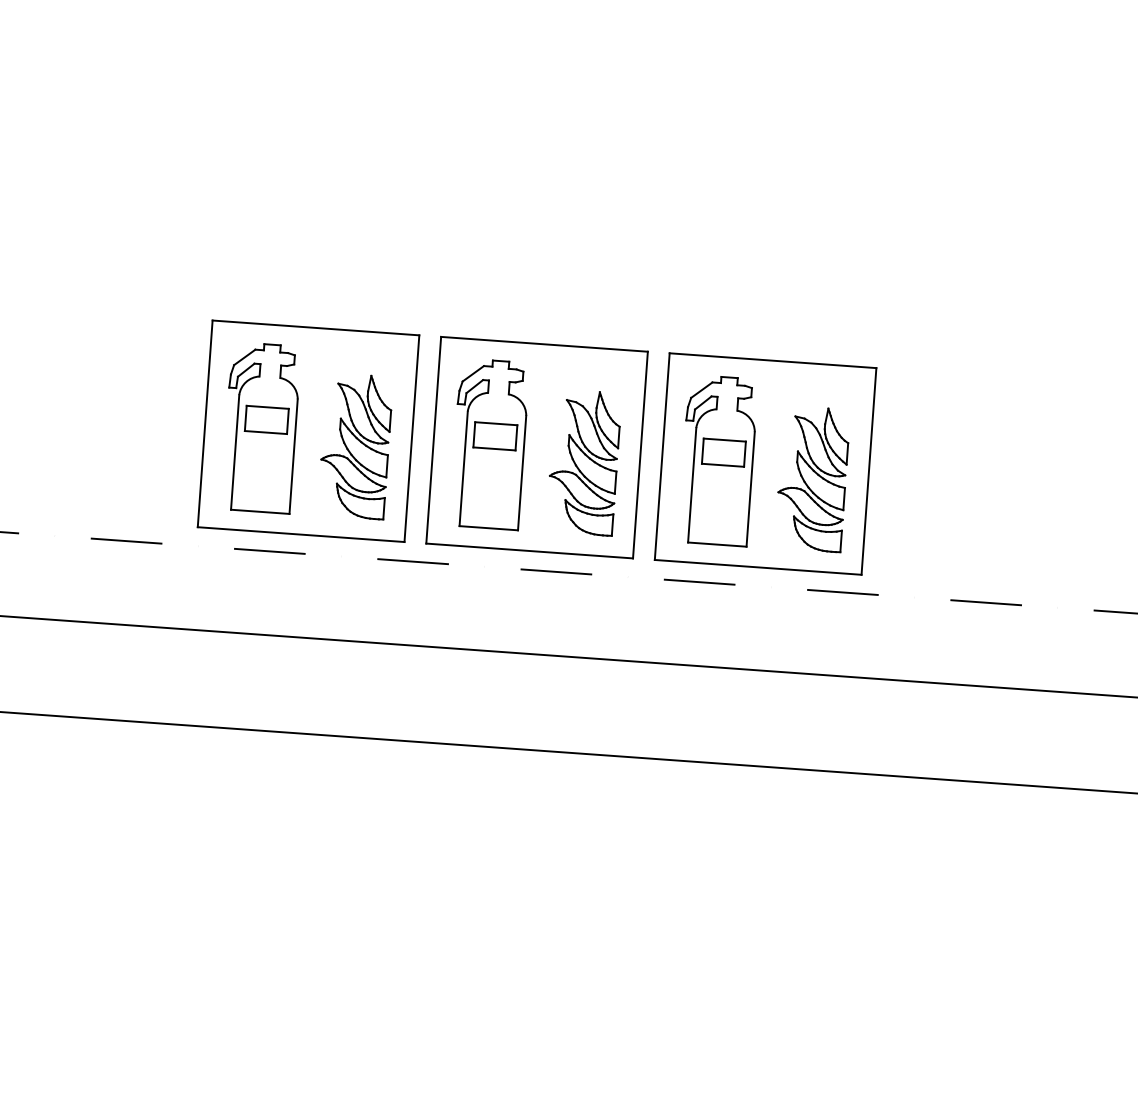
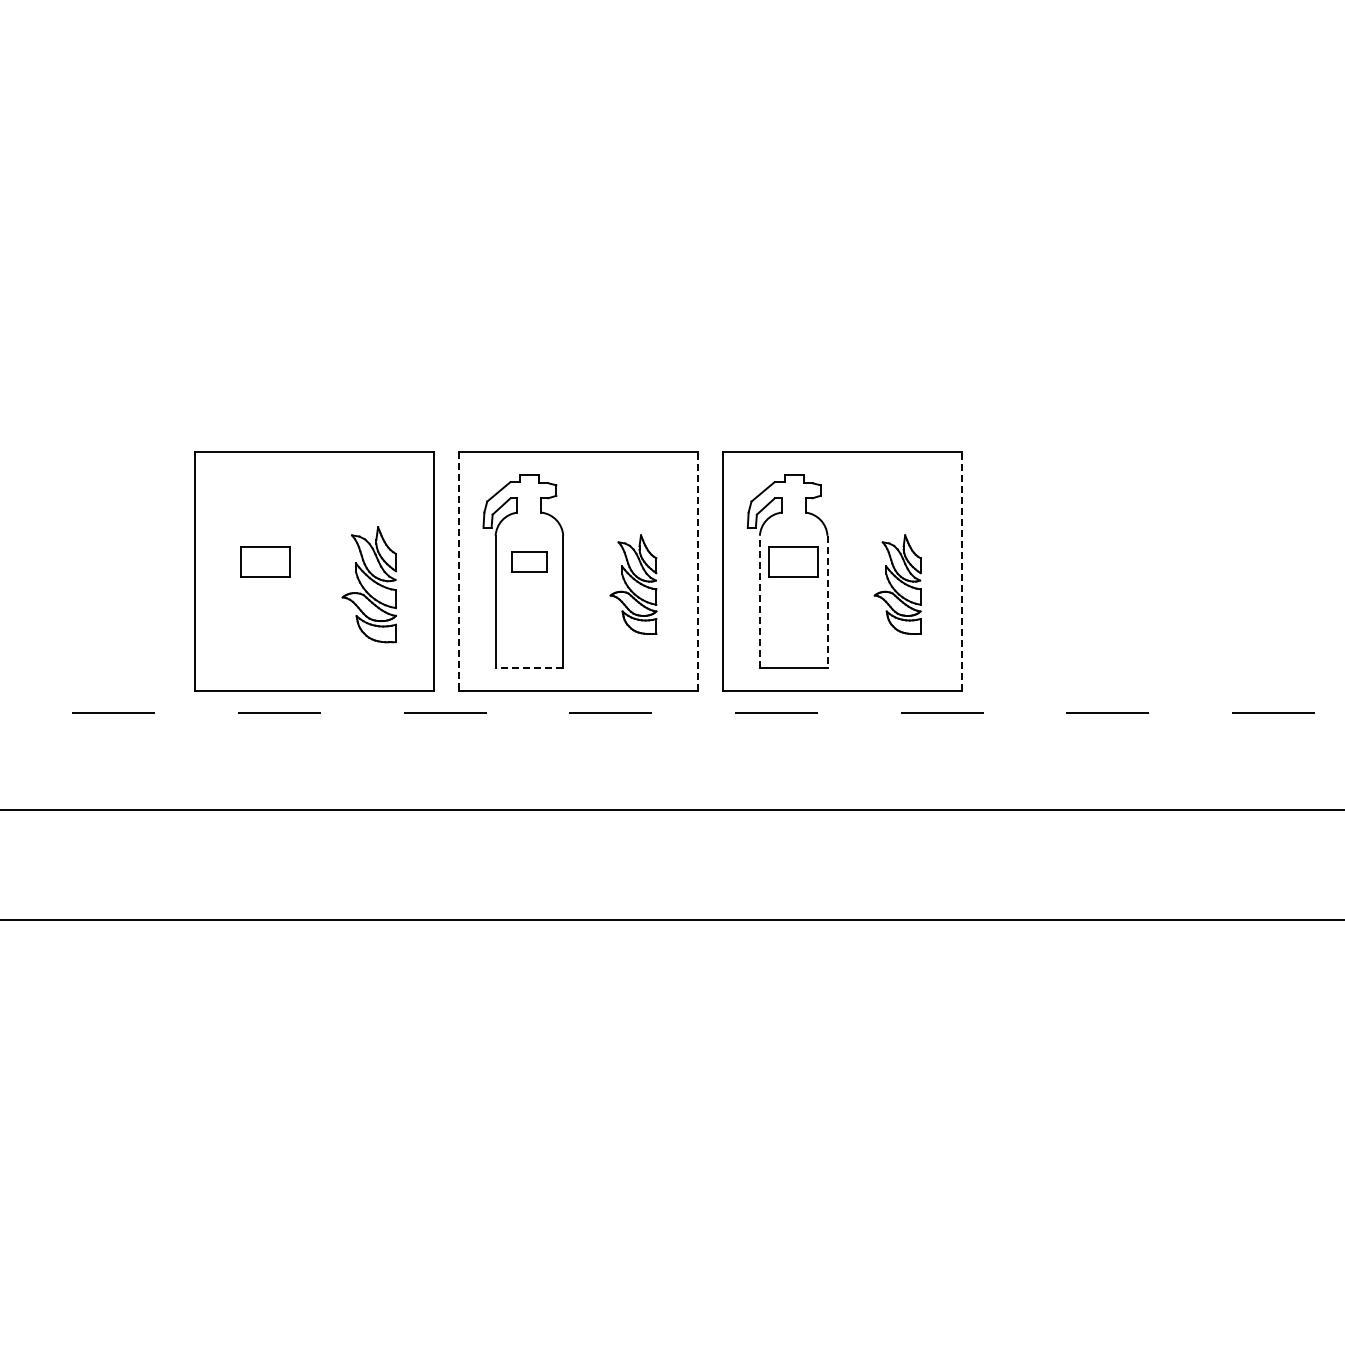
part: (260, 427) -> (258, 571), removed
part: (495, 435) -> (529, 561), size x0.7
line: (433, 441) -> (458, 572), solid -> dashed
part: (355, 445) -> (369, 584), size x0.7
line: (640, 455) -> (697, 571), solid -> dashed
part: (583, 462) -> (633, 584), size x0.6
line: (869, 471) -> (962, 571), solid -> dashed
part: (812, 478) -> (897, 584), size x0.6
line: (691, 484) -> (759, 601), solid -> dashed
line: (750, 489) -> (827, 602), solid -> dashed
line: (488, 528) -> (529, 668), solid -> dashed

